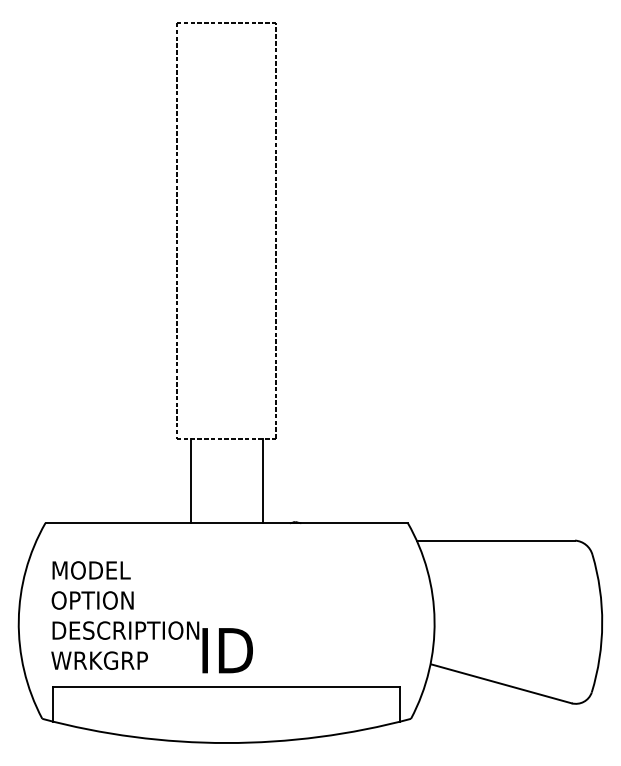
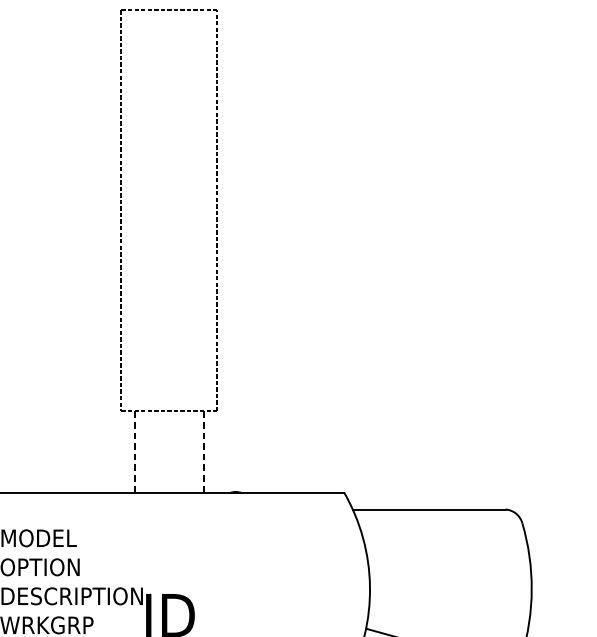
line: (190, 481) -> (134, 452), solid -> dashed
line: (262, 481) -> (203, 452), solid -> dashed

